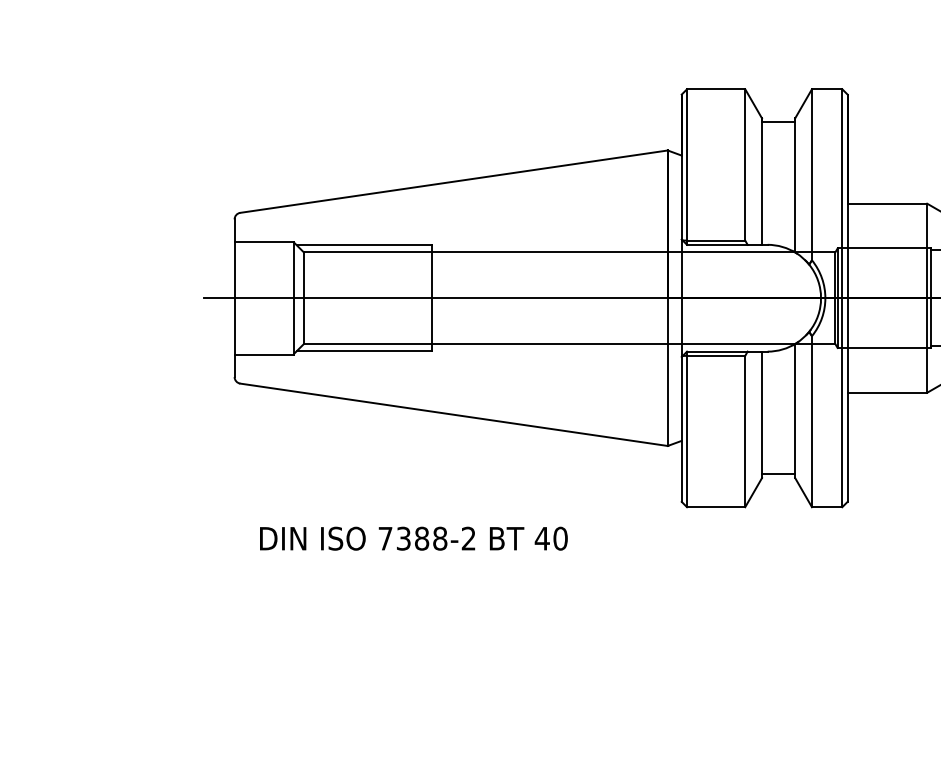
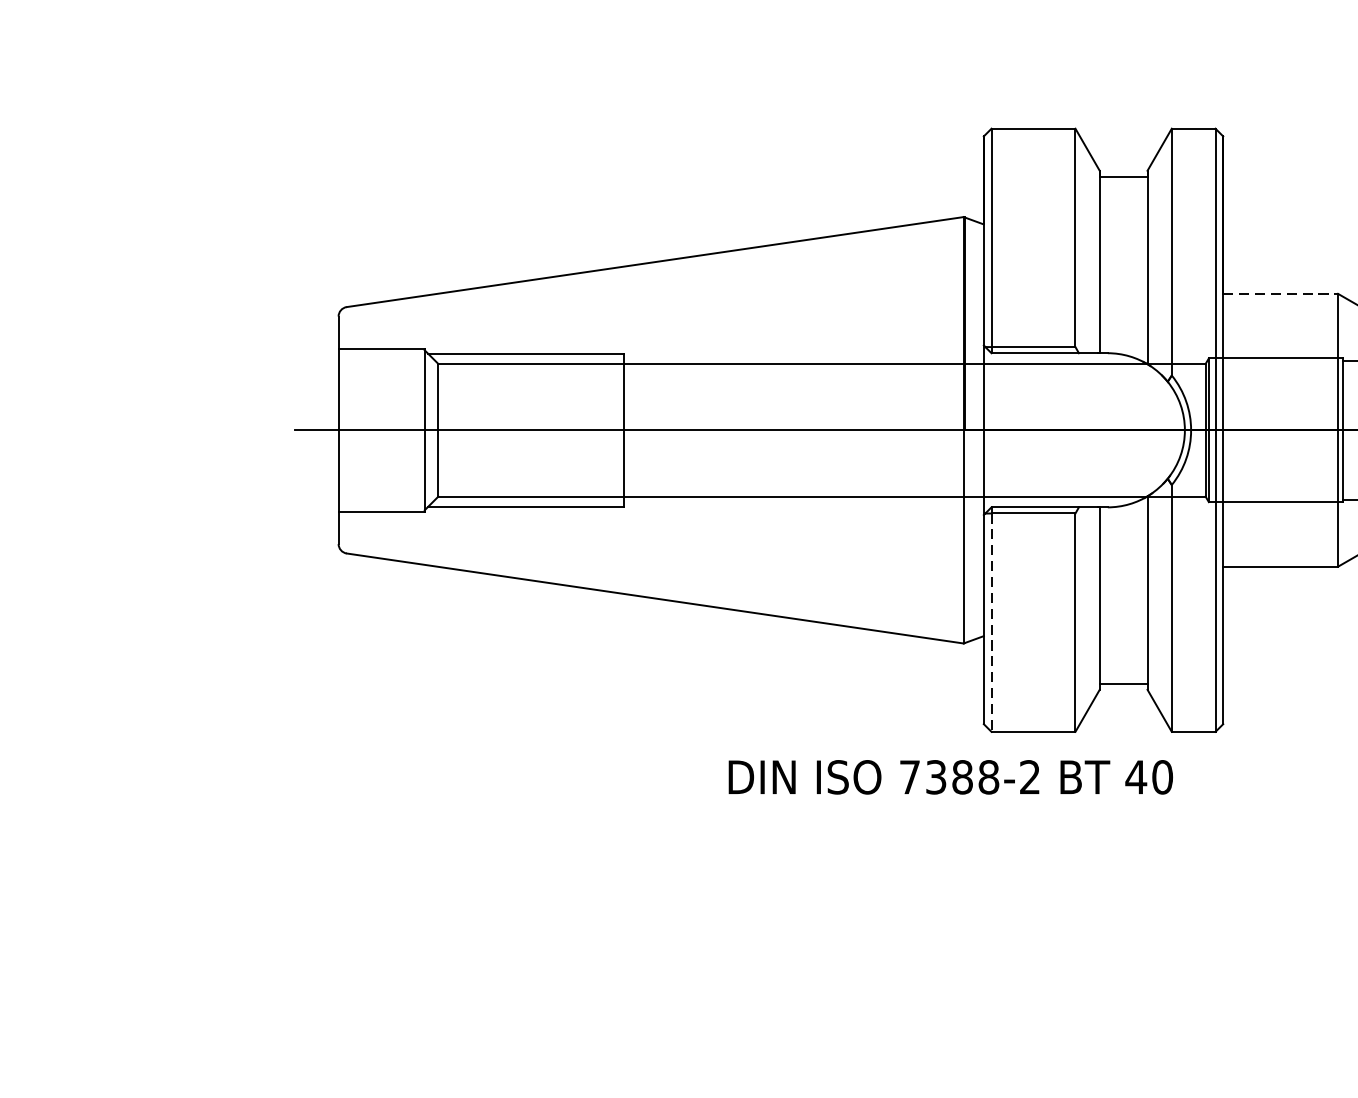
line: (887, 203) -> (1280, 293), solid -> dashed
line: (687, 431) -> (992, 622), solid -> dashed
text: (413, 538) -> (950, 777), moved

